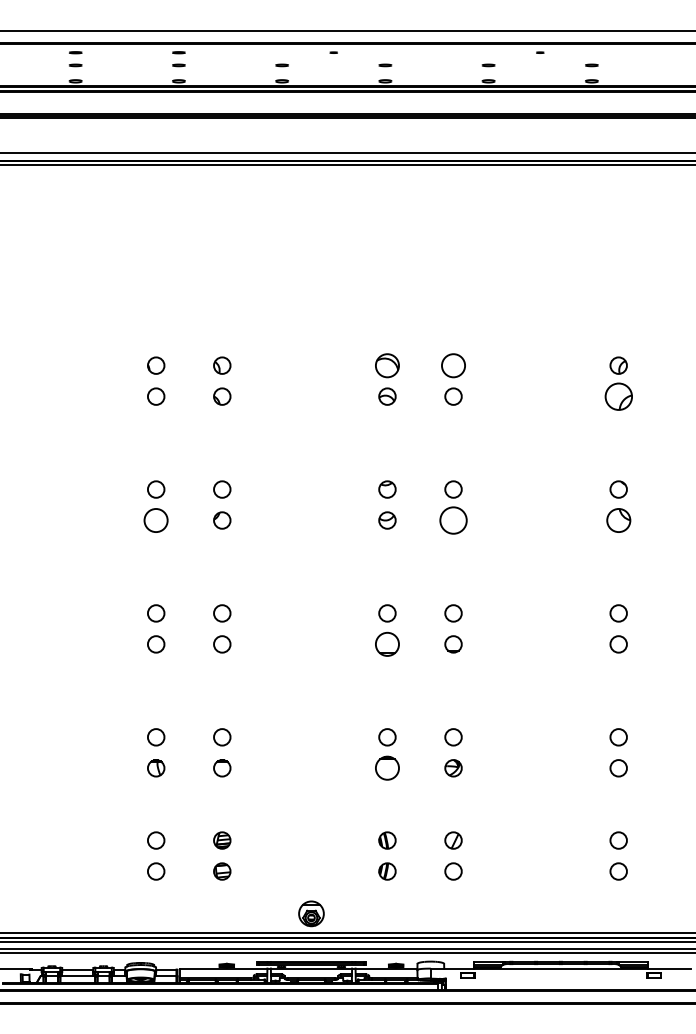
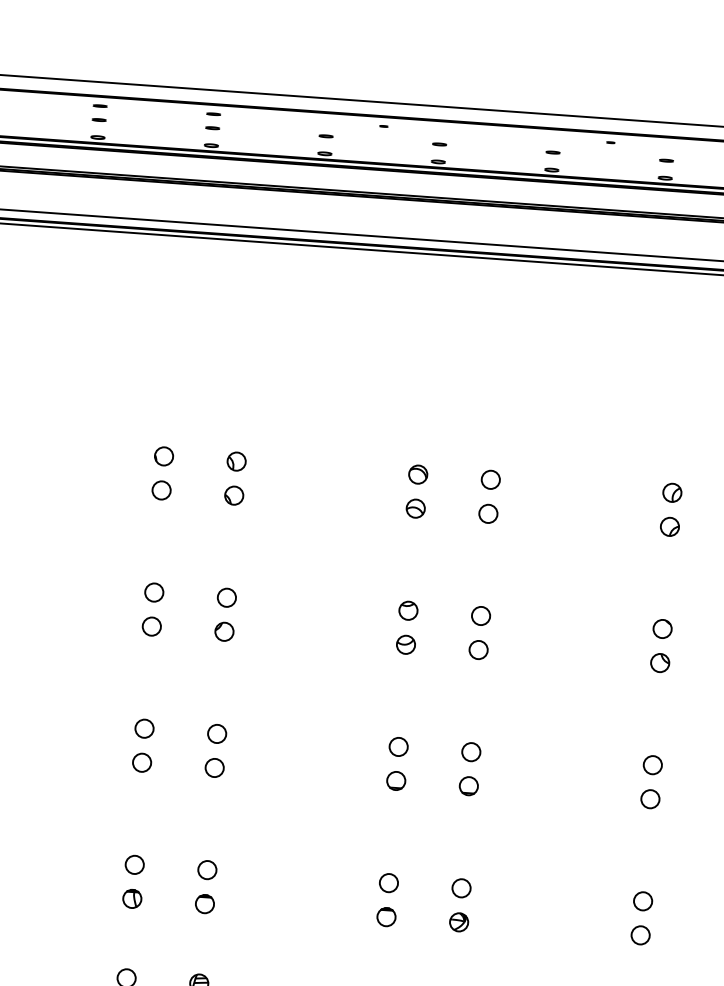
part: (387, 365) -> (418, 474), size x0.71
circle: (453, 365) -> (490, 479), size x0.71
part: (618, 396) -> (669, 526), size x0.62
circle: (156, 520) -> (152, 626), size x0.71
circle: (453, 520) -> (478, 650), size x0.62
part: (618, 520) -> (659, 663), size x0.71
circle: (387, 644) -> (396, 781), size x0.71
circle: (387, 768) -> (386, 917), size x0.71

